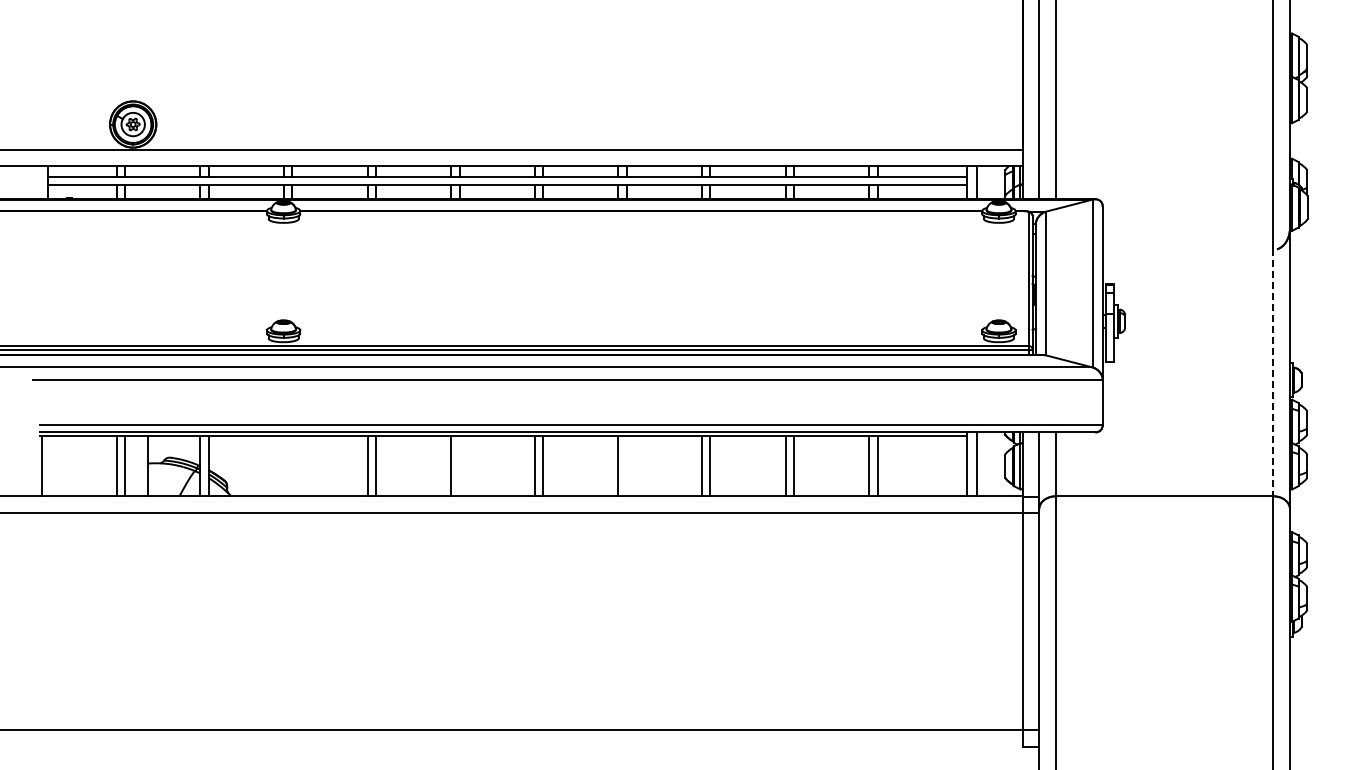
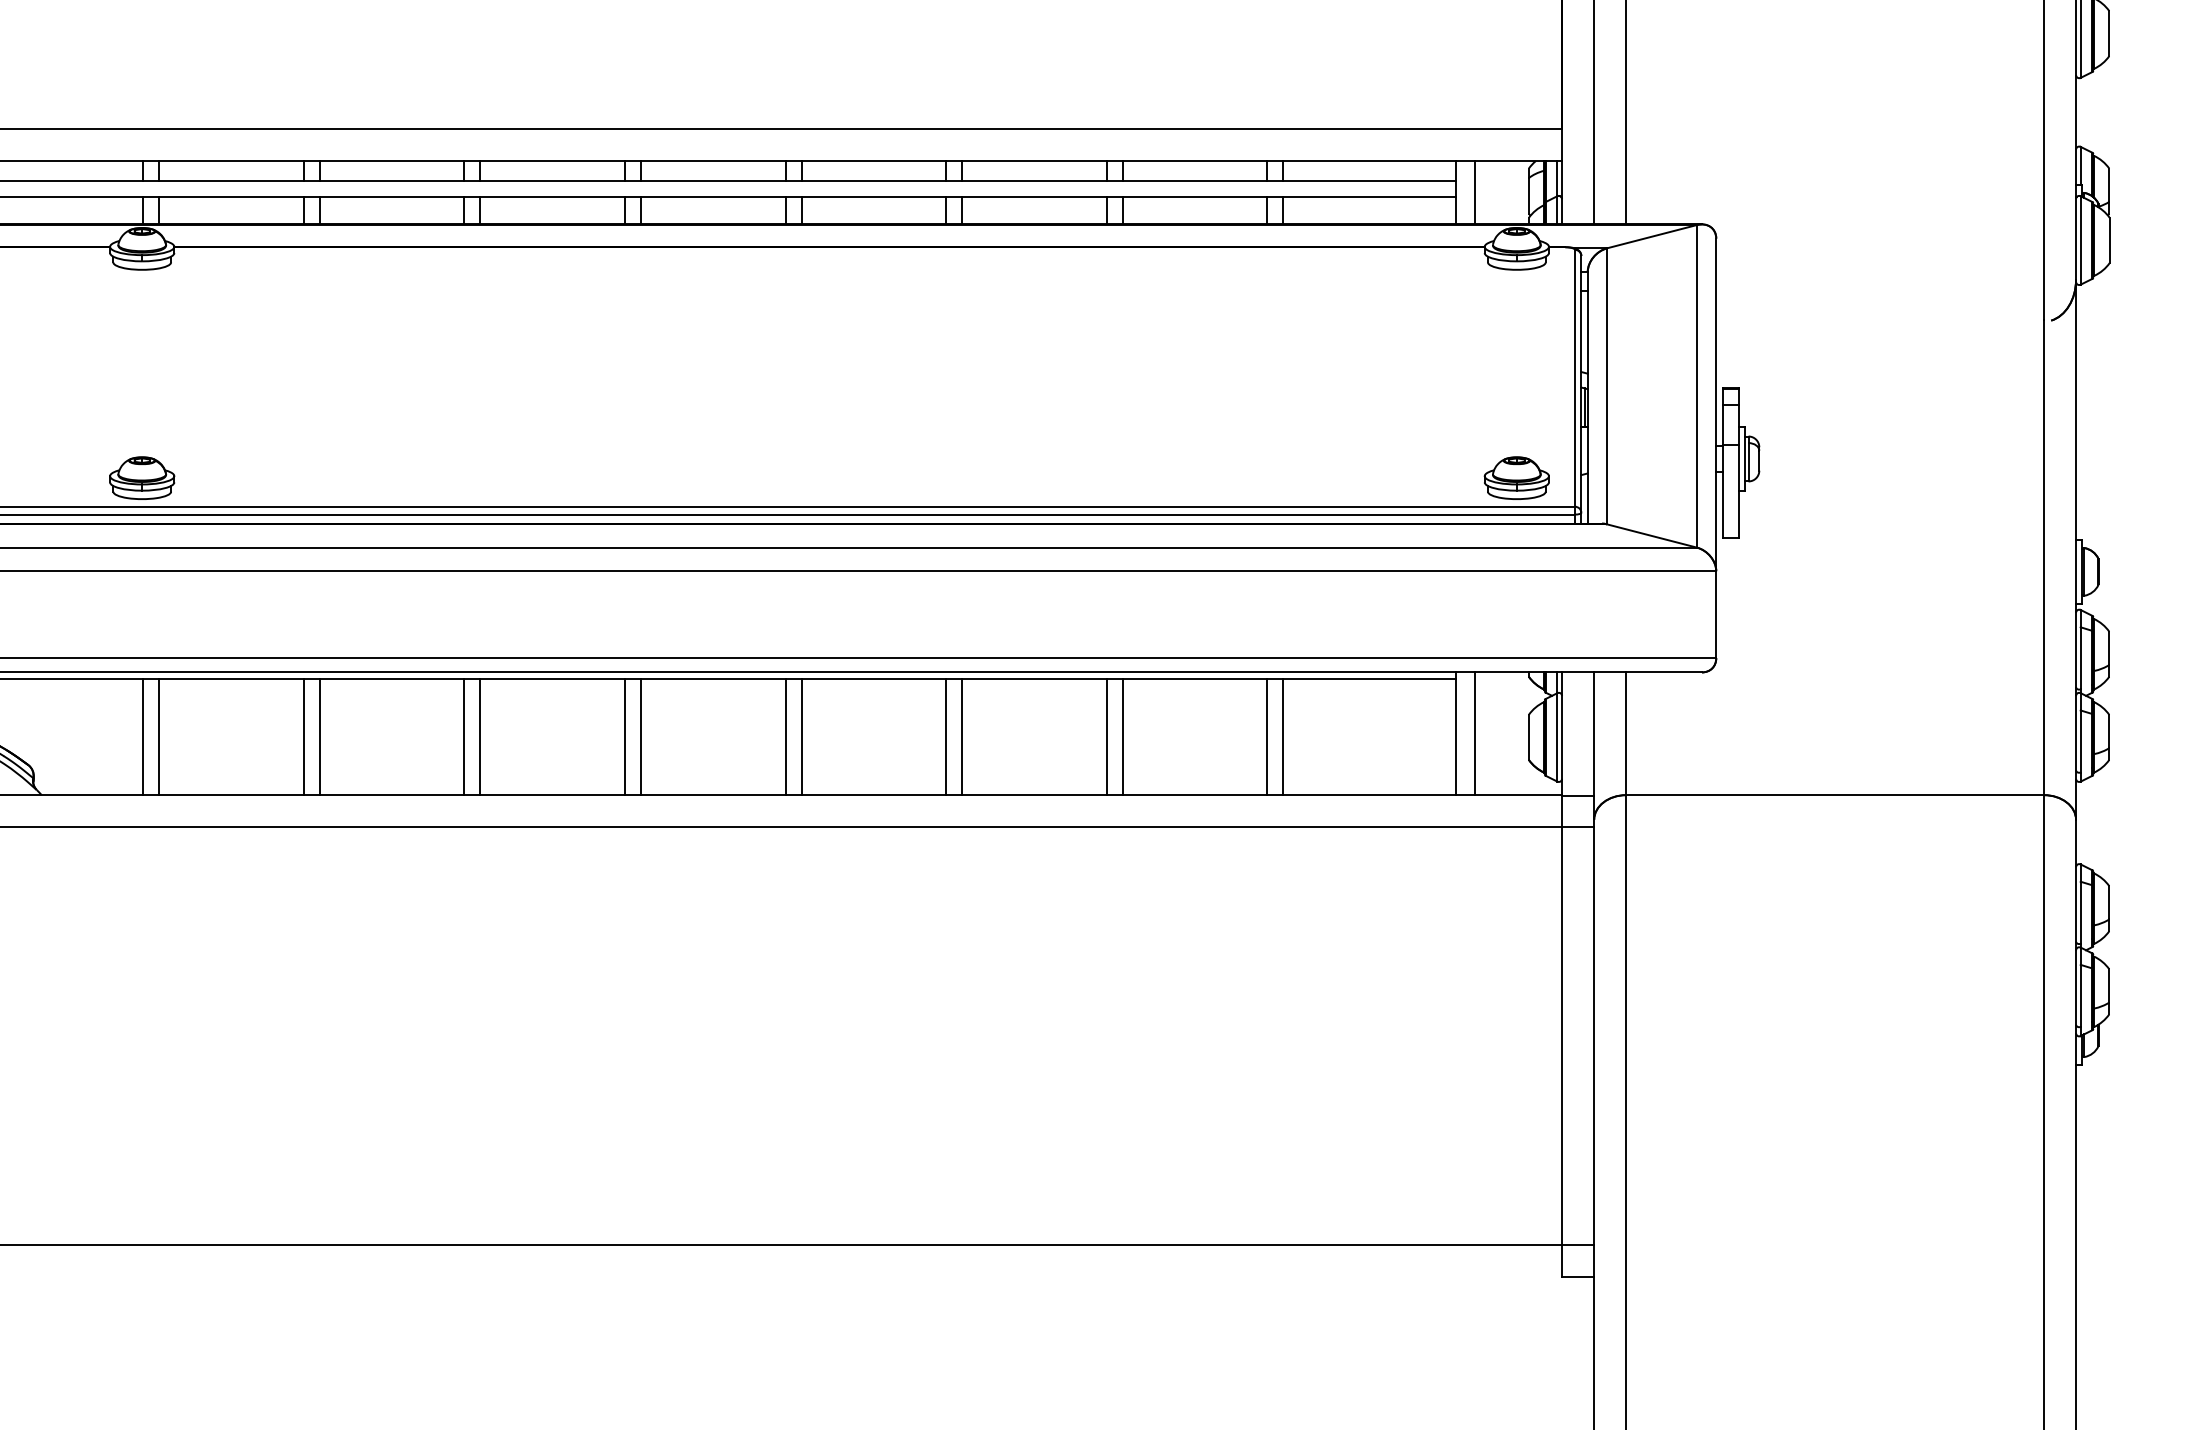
line: (1273, 372) -> (2044, 557), dashed -> solid
line: (284, 465) -> (143, 735), added
line: (292, 465) -> (159, 735), added
line: (459, 465) -> (480, 735), added
line: (626, 465) -> (801, 735), added

